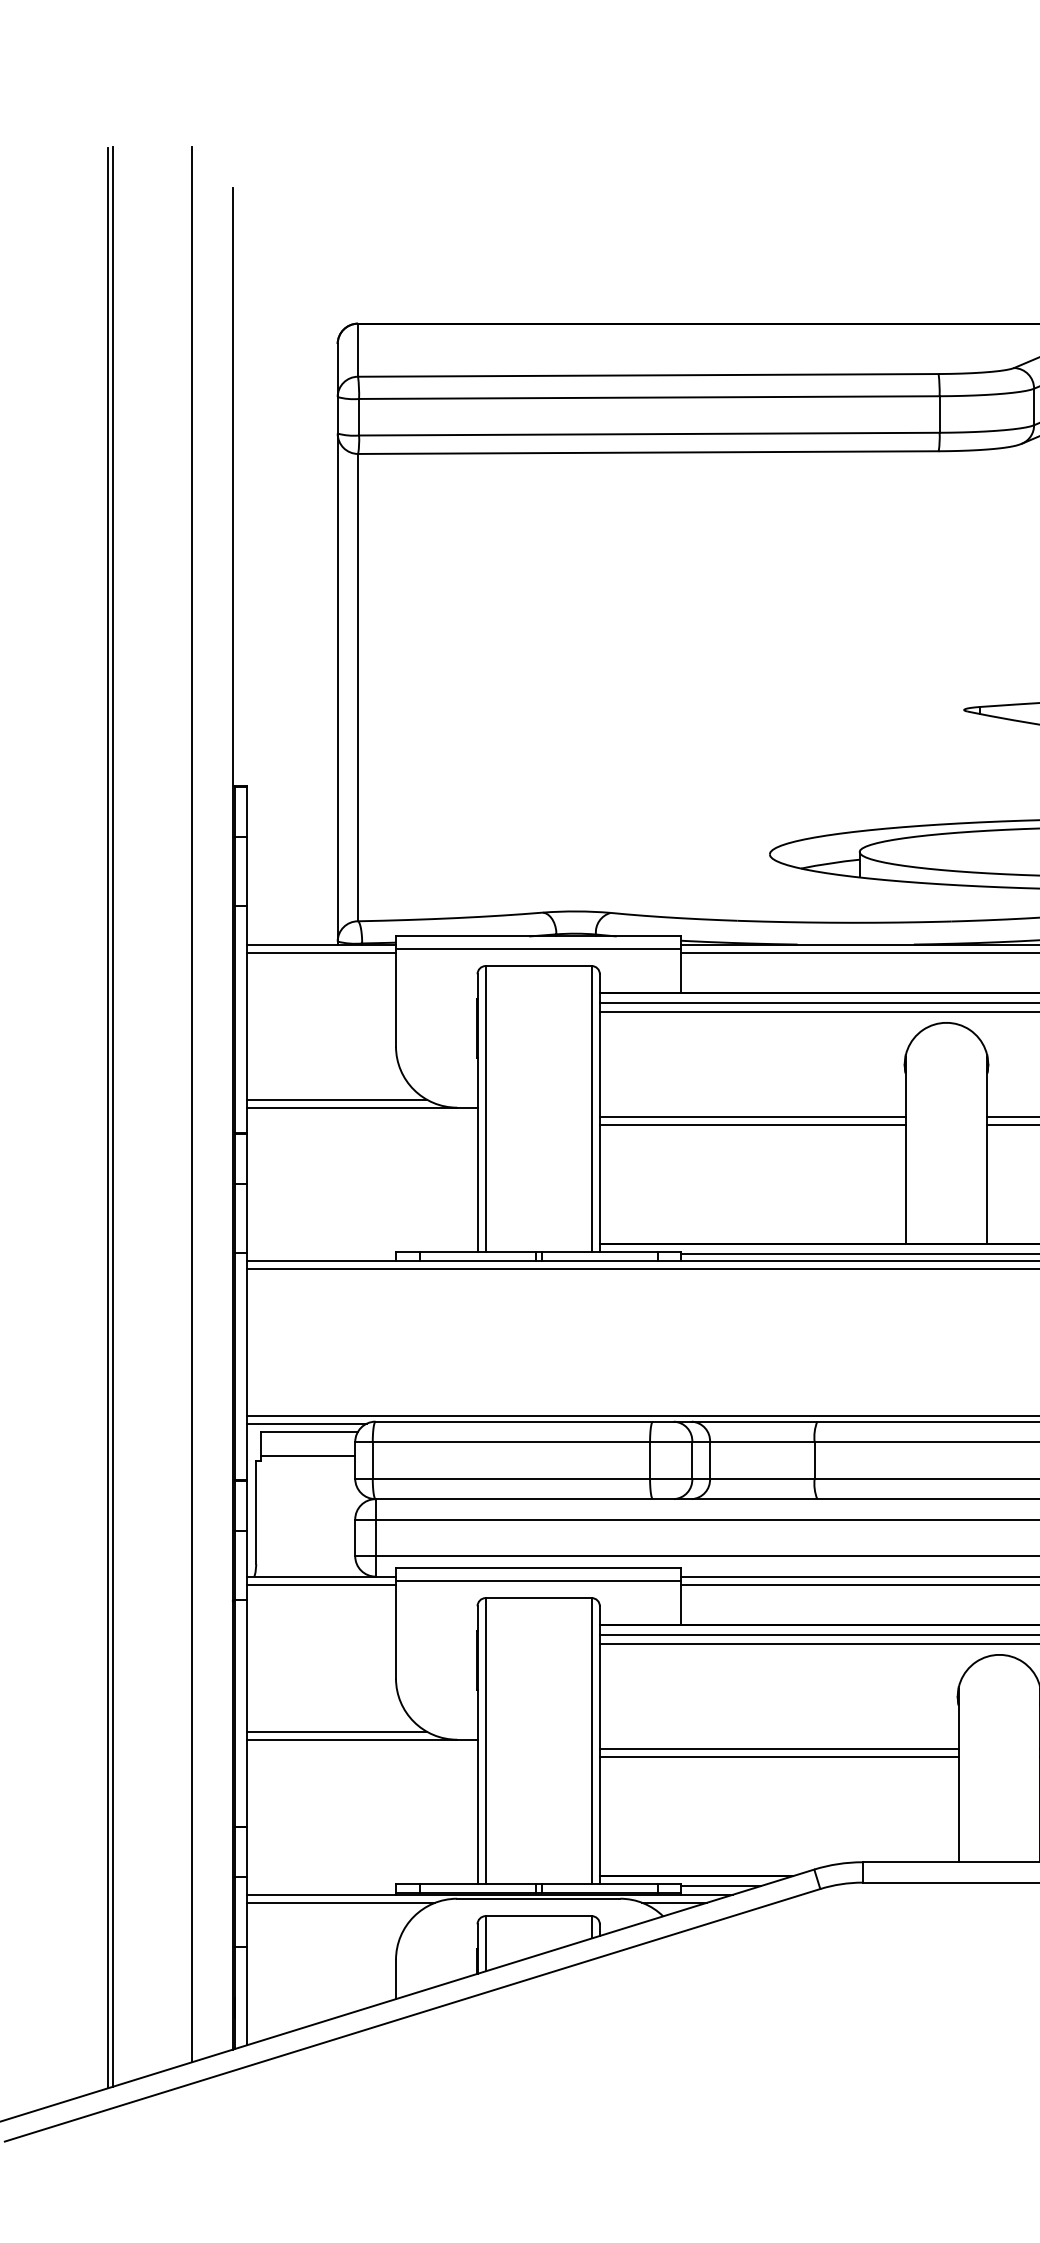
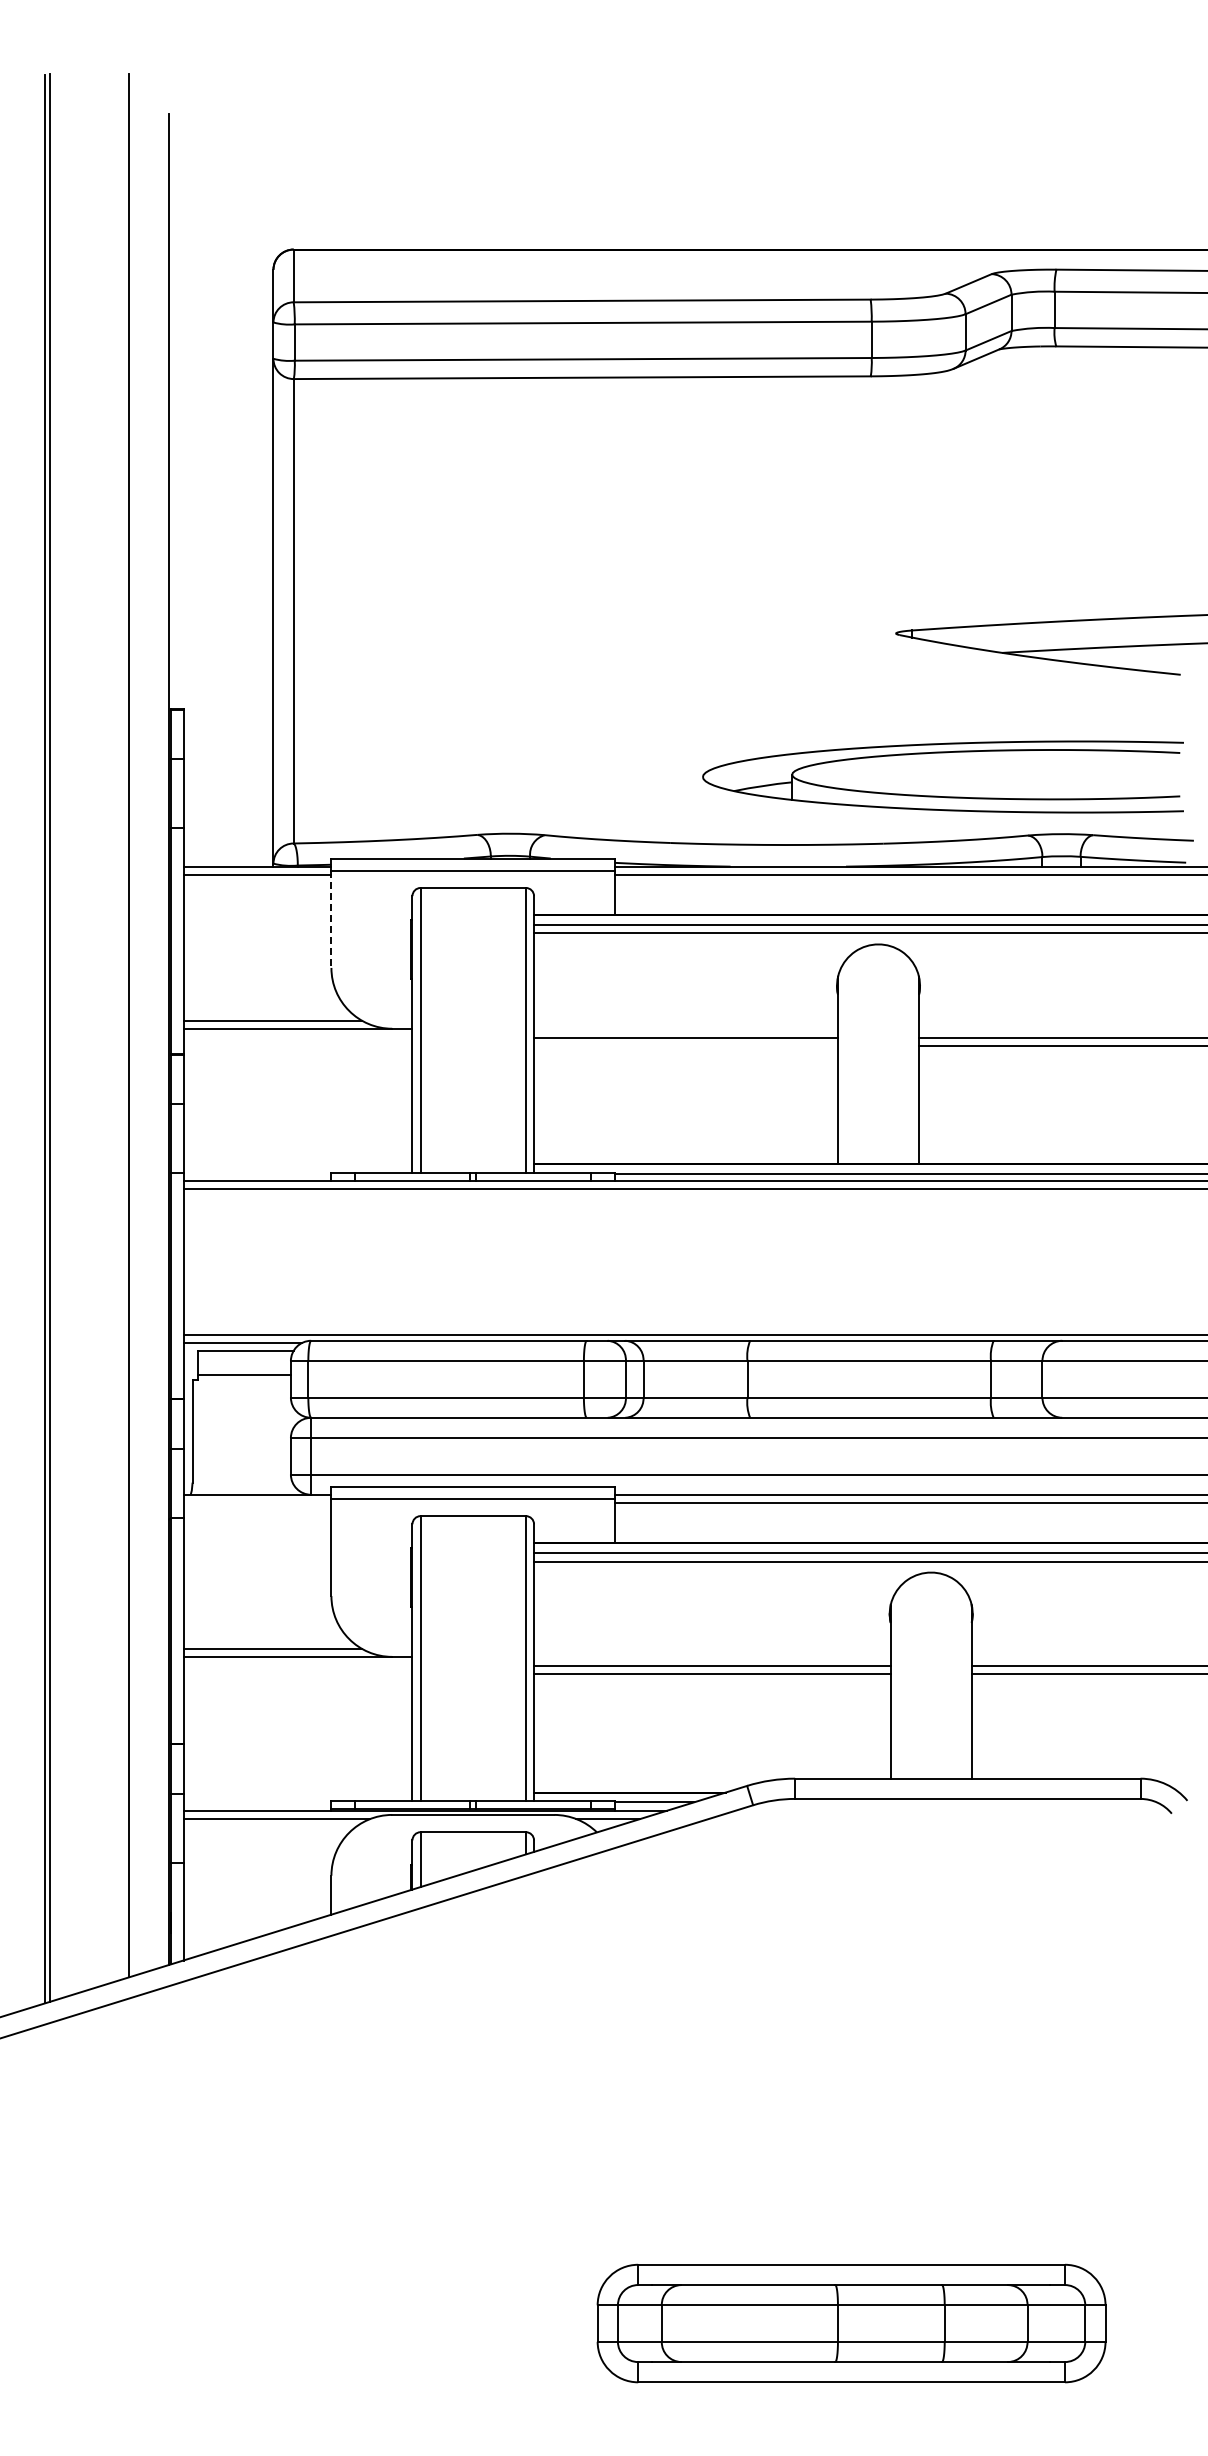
line: (396, 997) -> (331, 919), solid -> dashed
line: (753, 1124) -> (686, 1045), removed
line: (321, 1584) -> (257, 1502), removed

